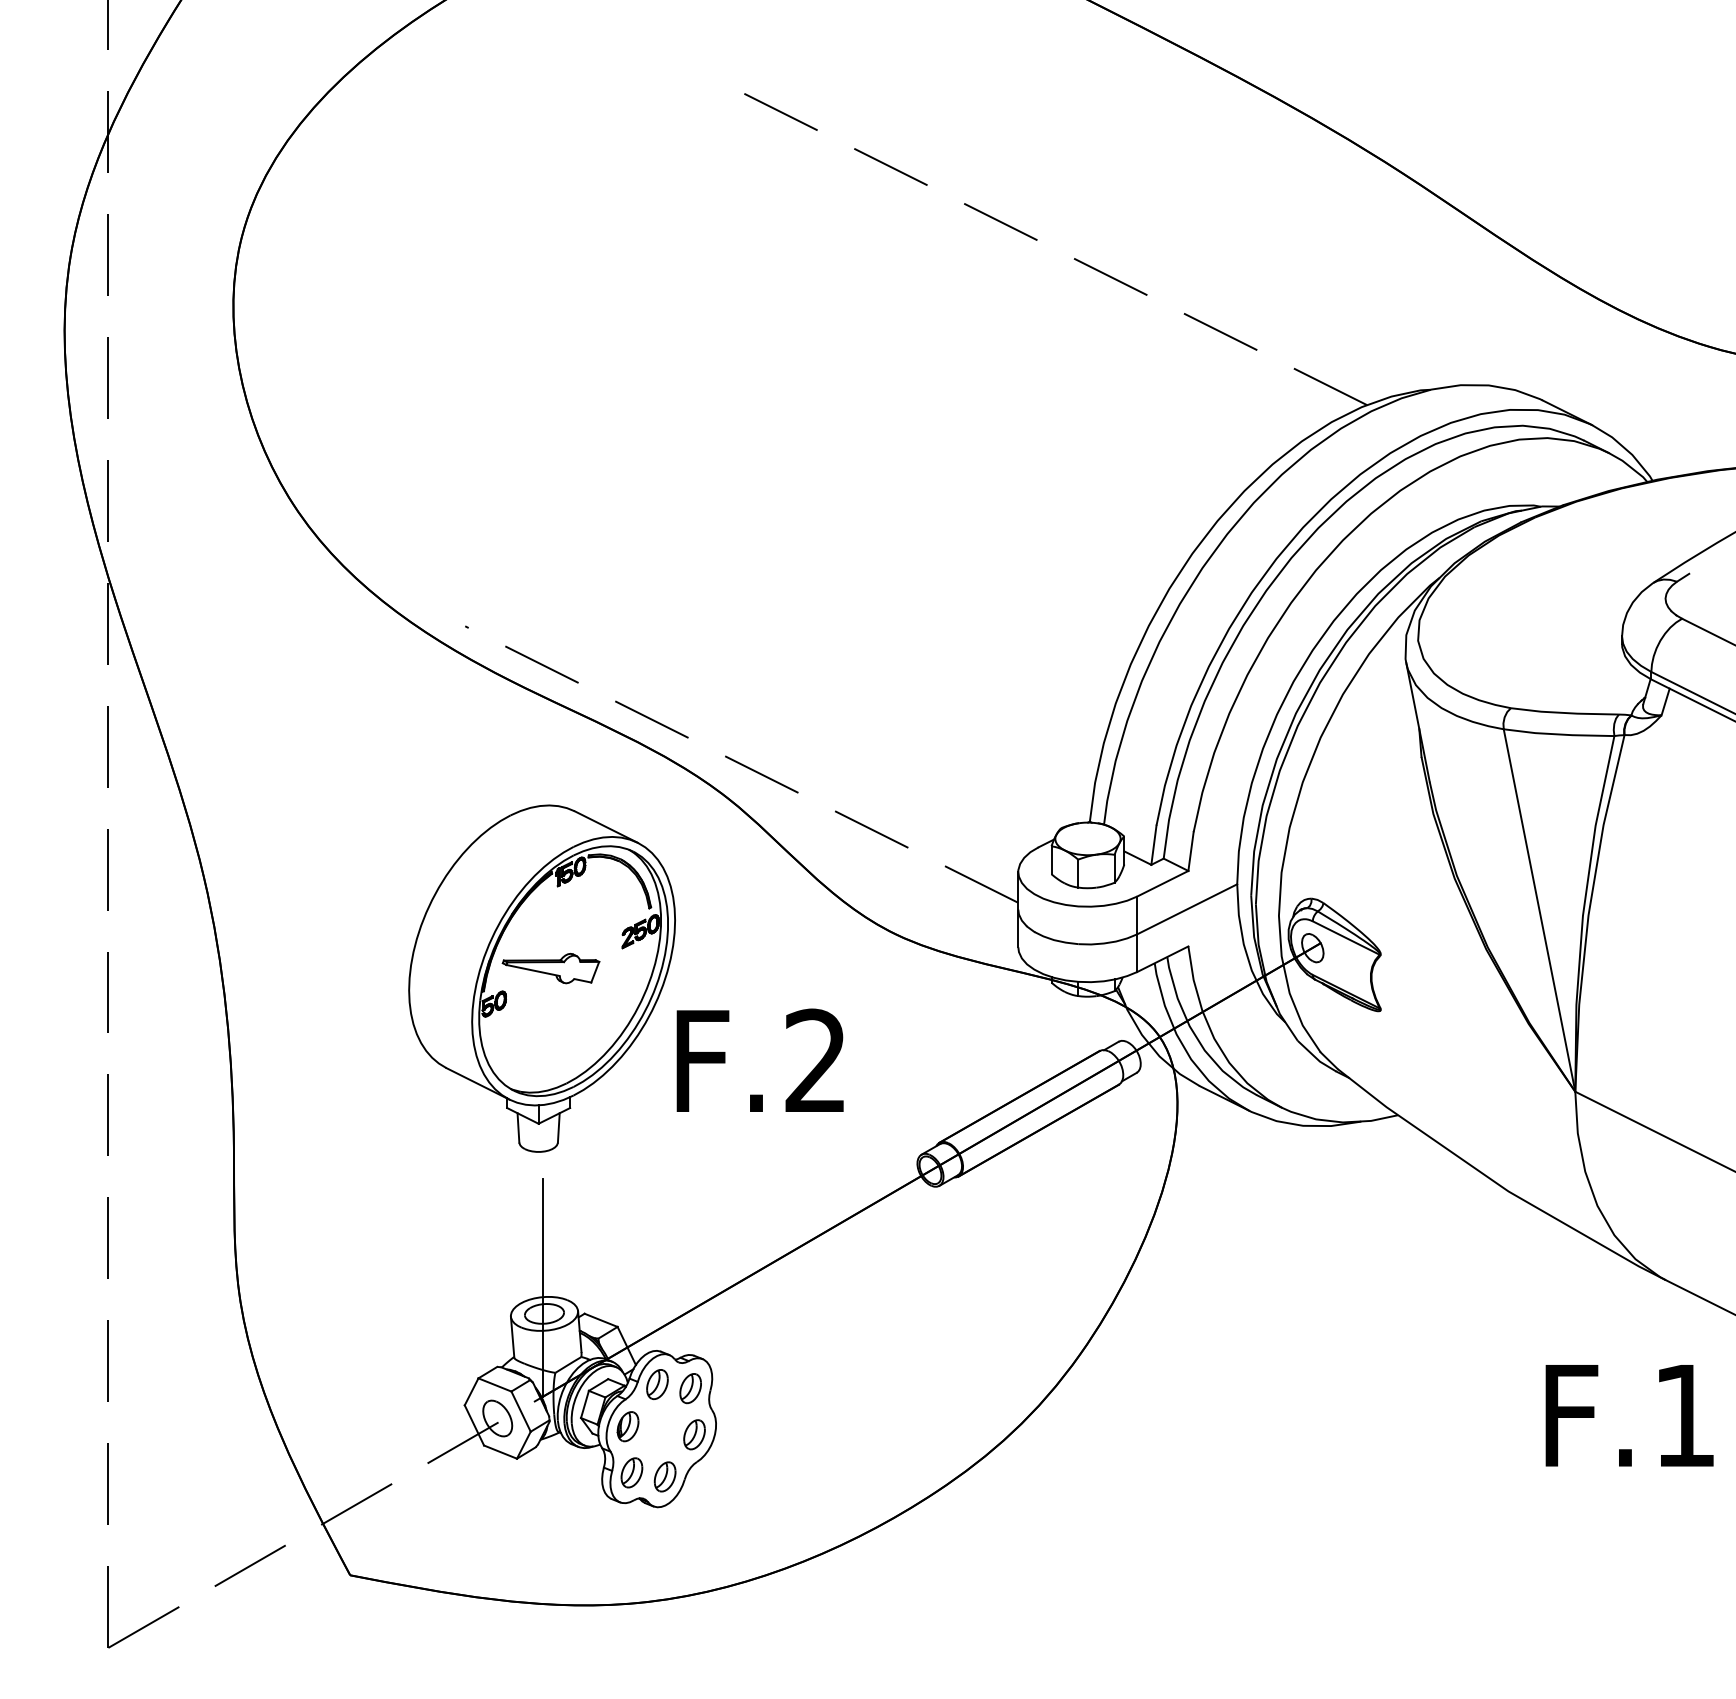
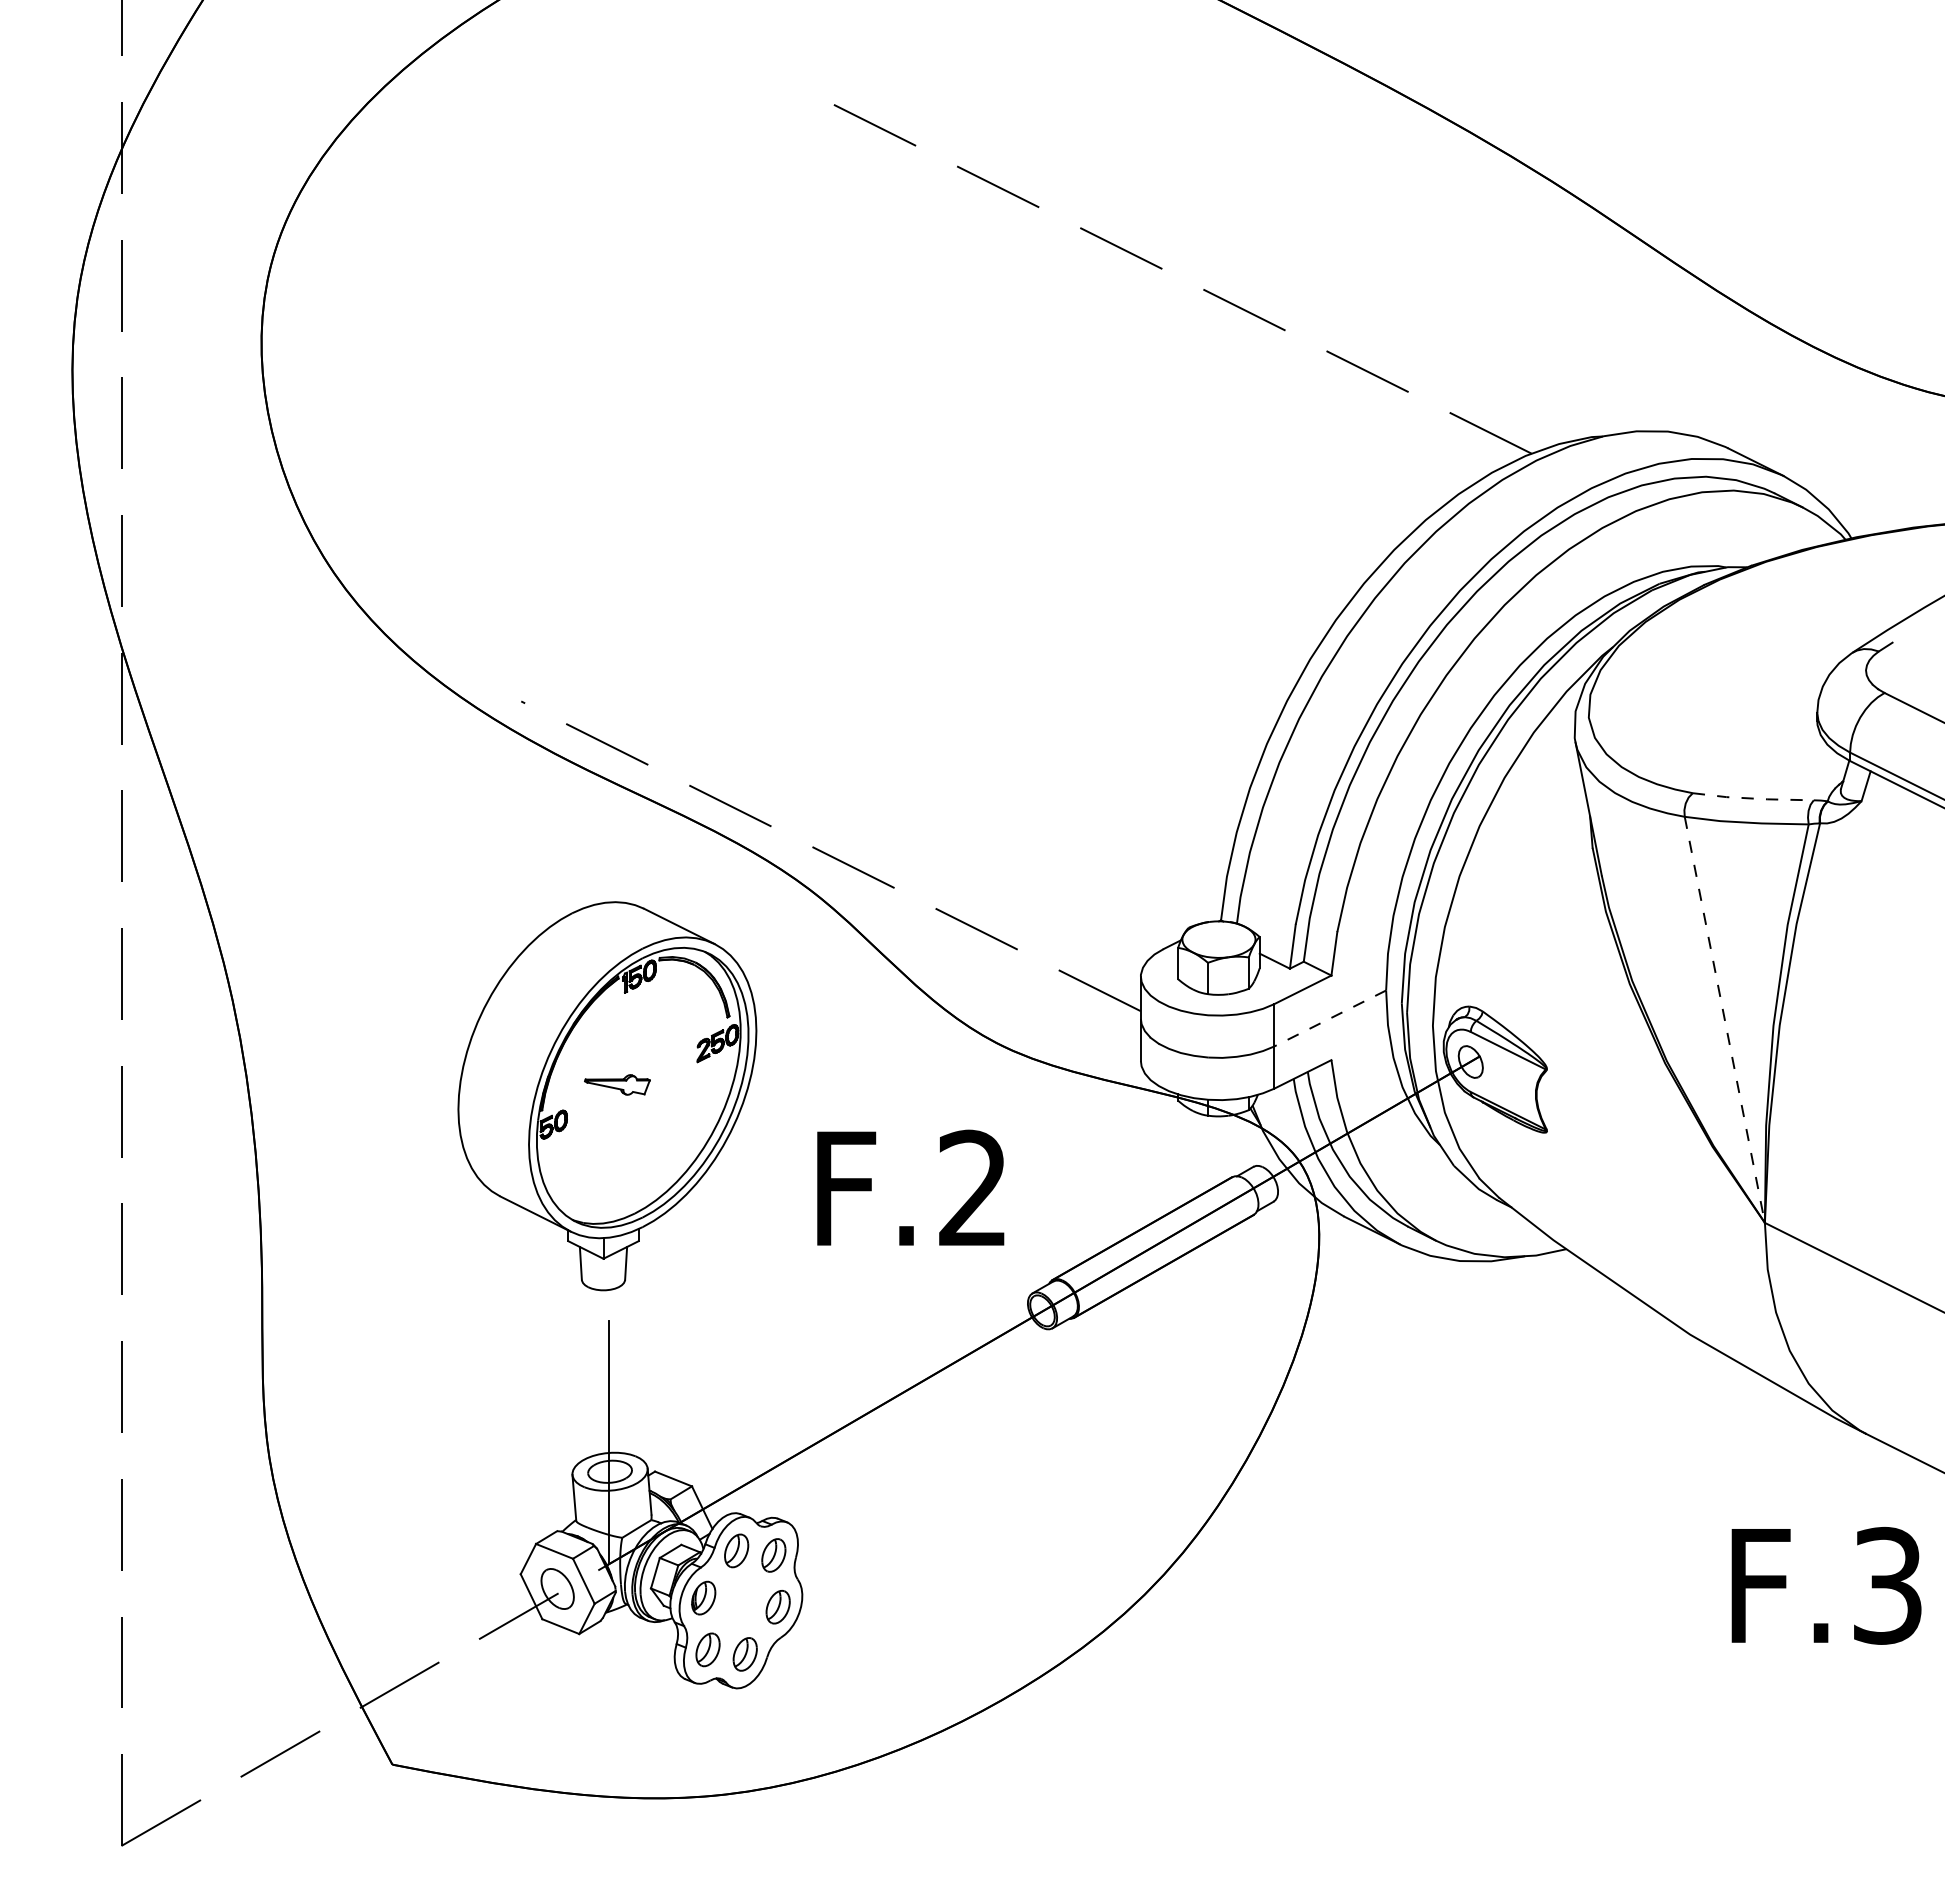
line: (1565, 712) -> (1753, 798), solid -> dashed
line: (1187, 909) -> (1330, 1018), solid -> dashed
line: (1539, 910) -> (1724, 1019), solid -> dashed
part: (551, 968) -> (617, 1084), size x0.6
text: (759, 1060) -> (910, 1187), moved
text: (1684, 1415) -> (1887, 1585), F.1 -> F.3

